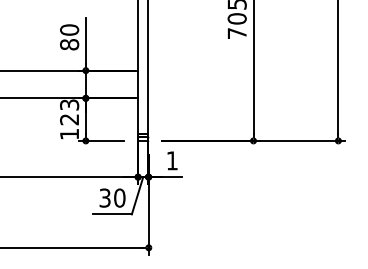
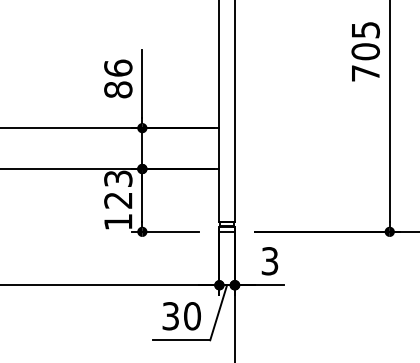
text: (69, 29) -> (118, 67), 80 -> 86
text: (171, 160) -> (268, 260), 1 -> 3

